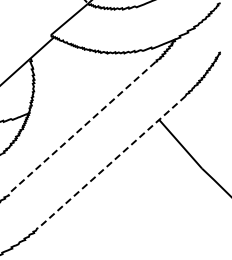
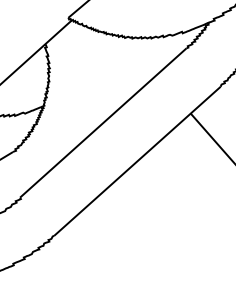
line: (81, 128) -> (102, 123), dashed -> solid
line: (112, 162) -> (137, 161), dashed -> solid

